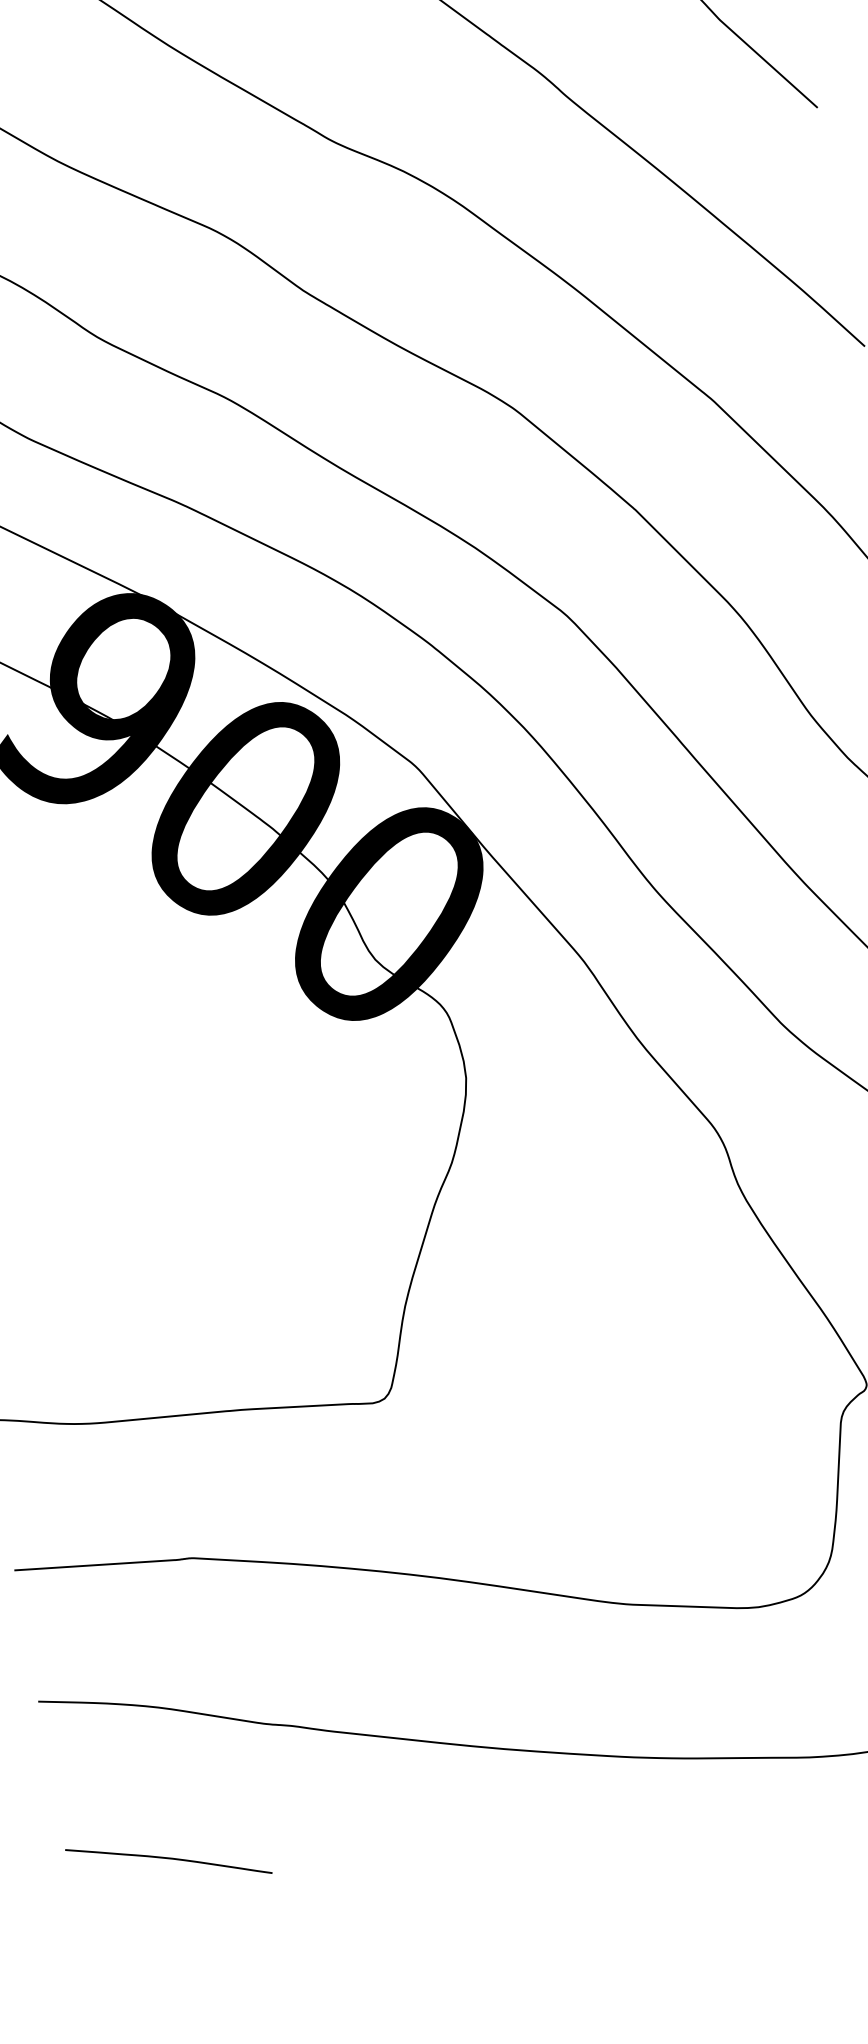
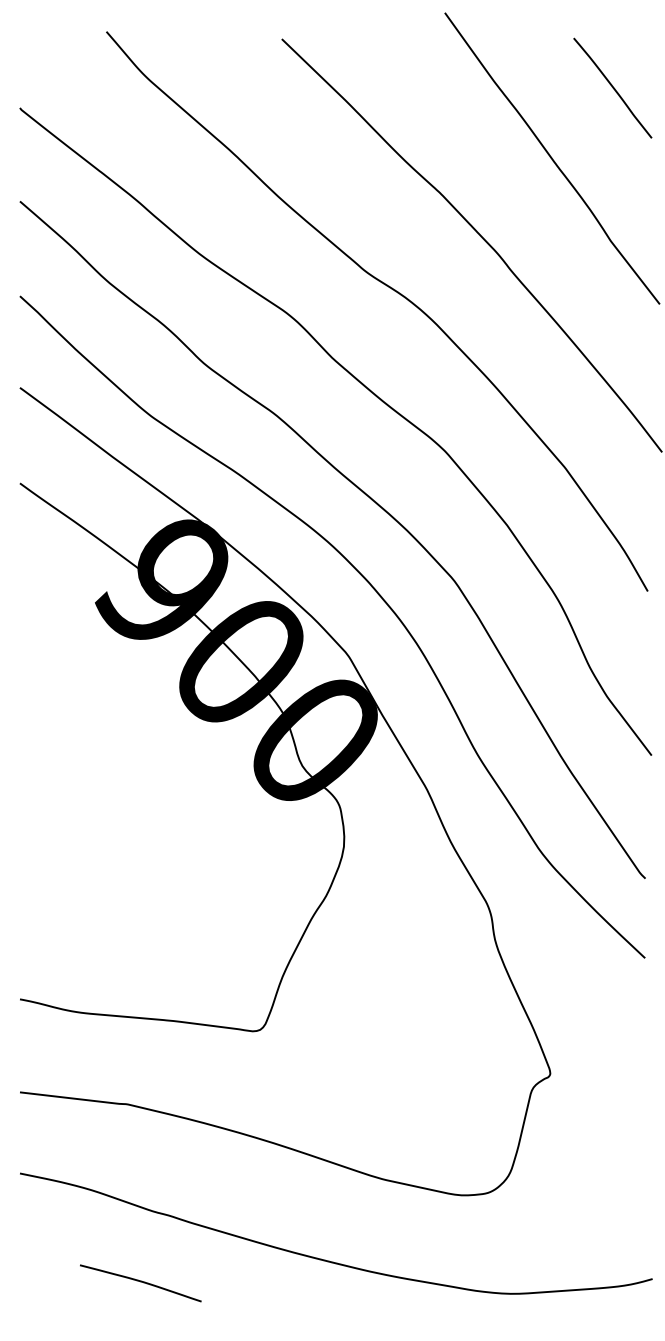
curve: (168, 1860) -> (140, 1282), moved

